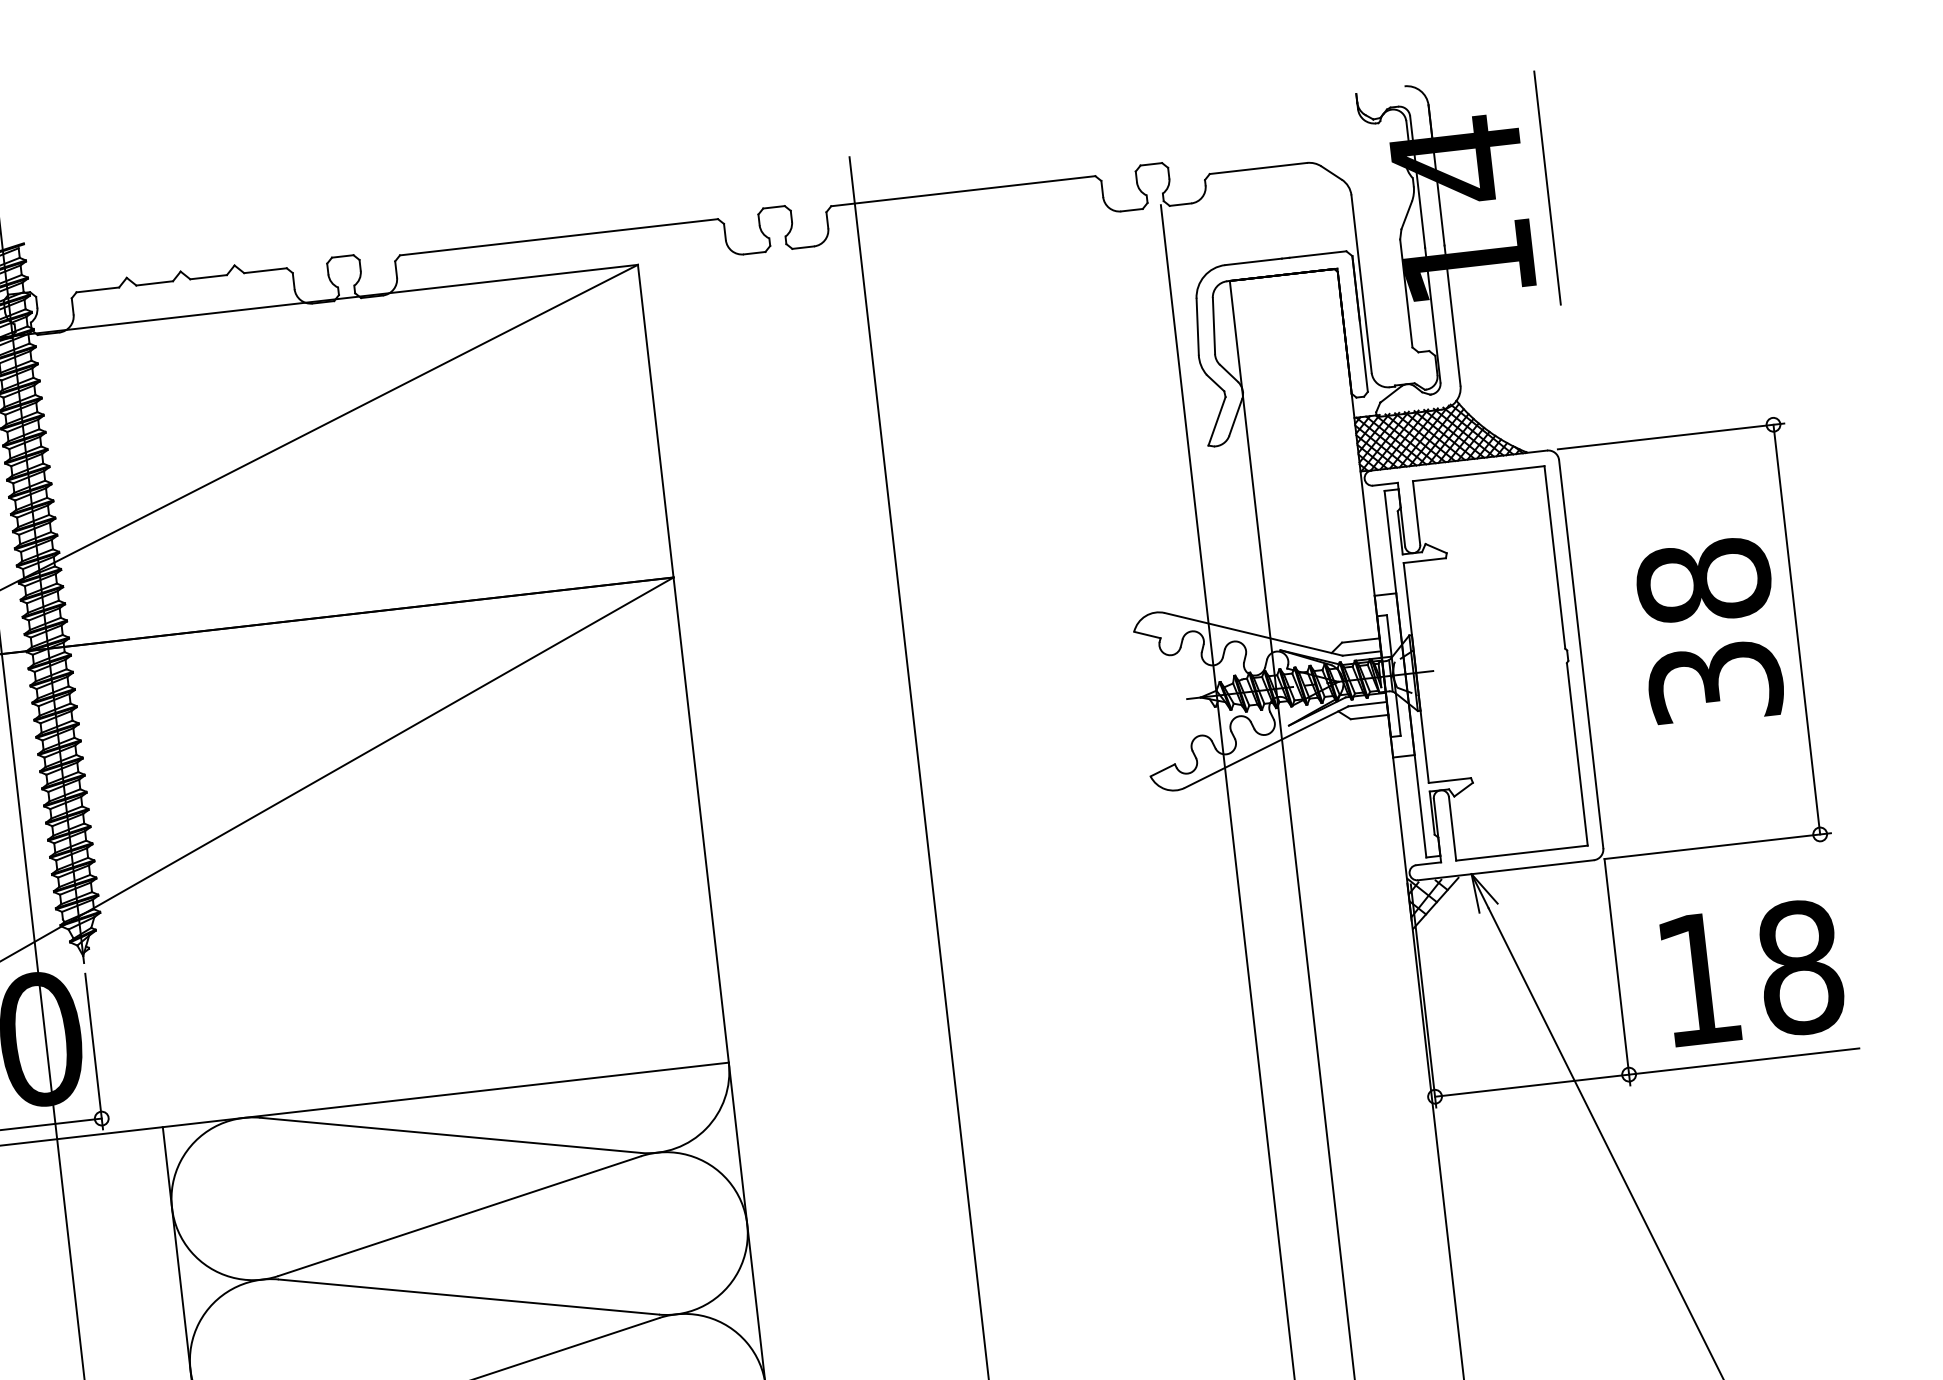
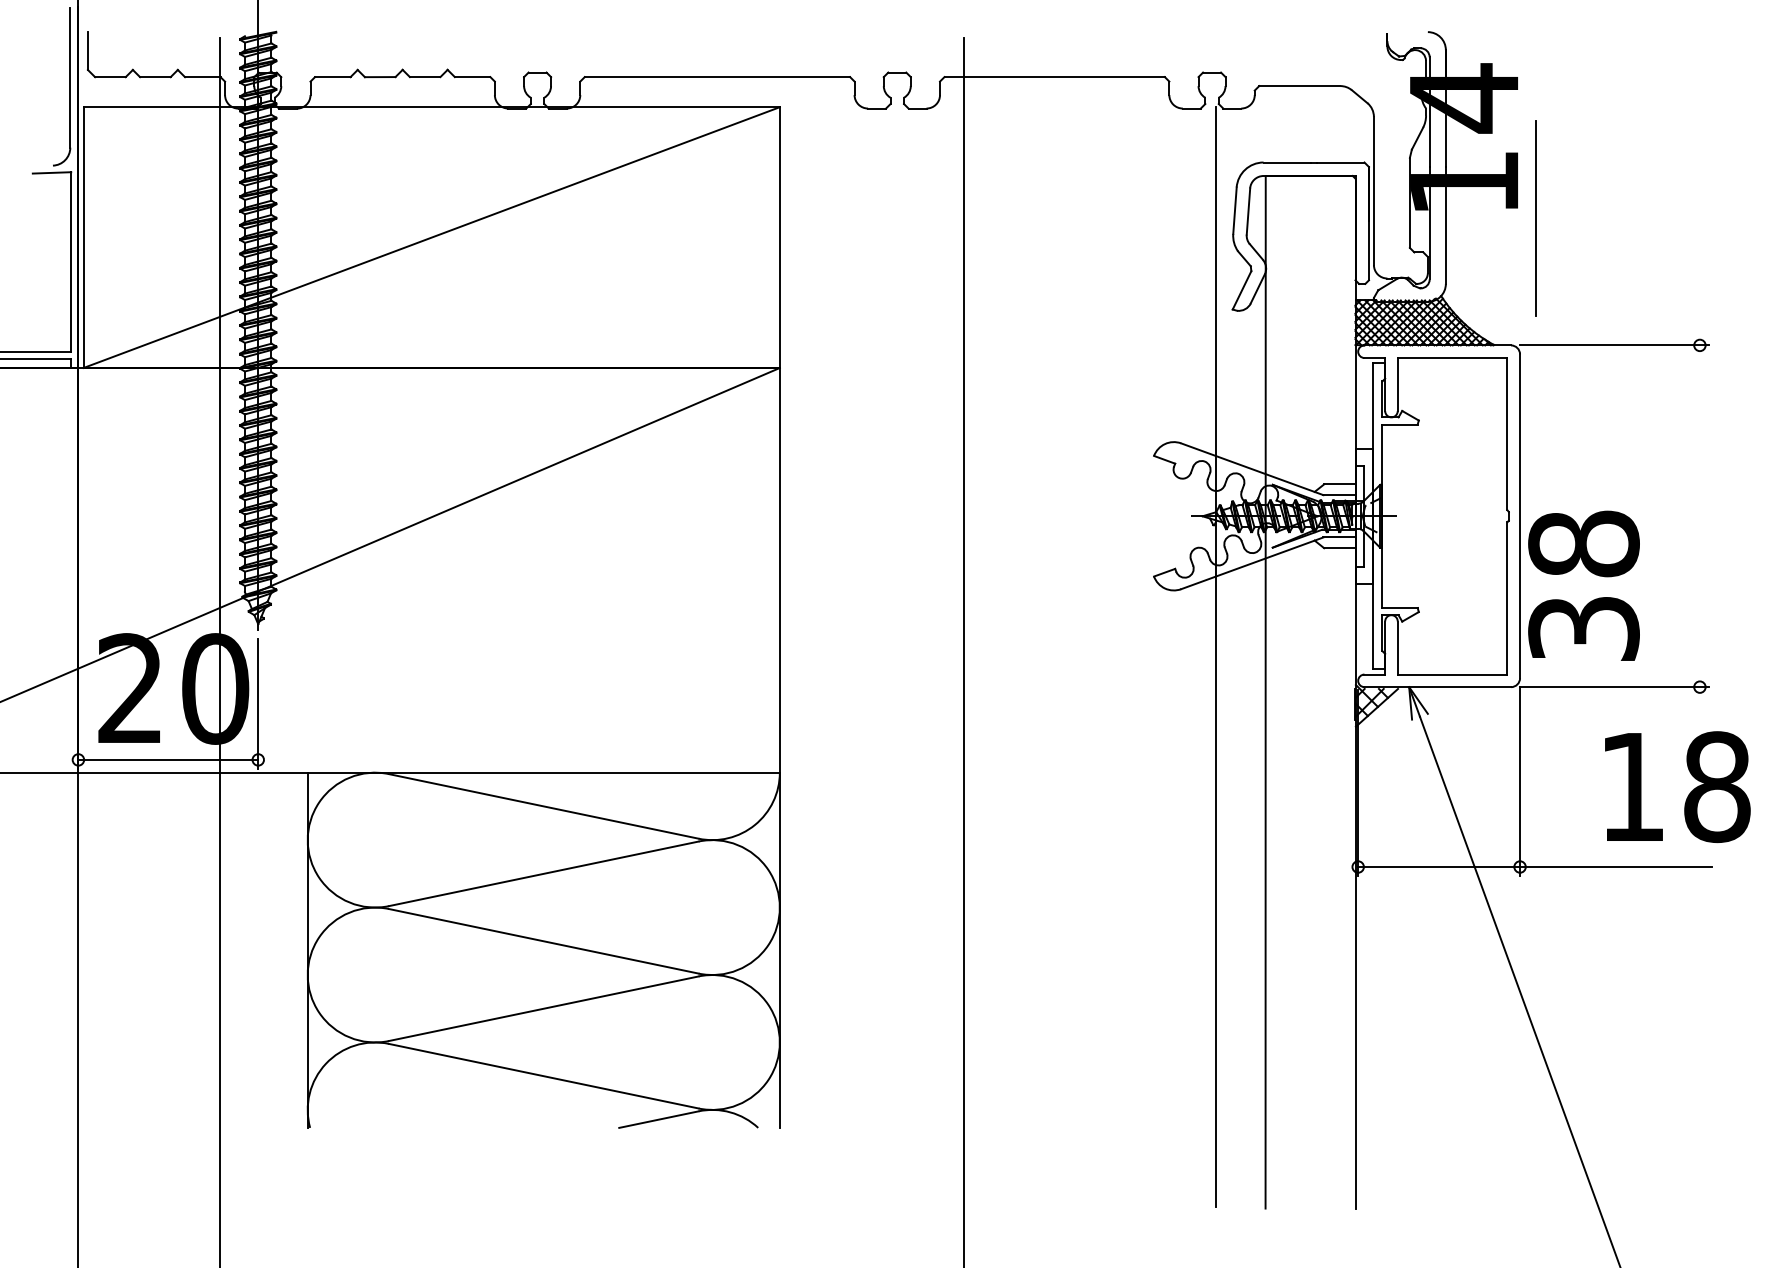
line: (1546, 188) -> (1535, 218), moved
line: (1796, 629) -> (1699, 516), removed
text: (1709, 631) -> (1583, 585), moved
text: (1752, 972) -> (1677, 786), moved

